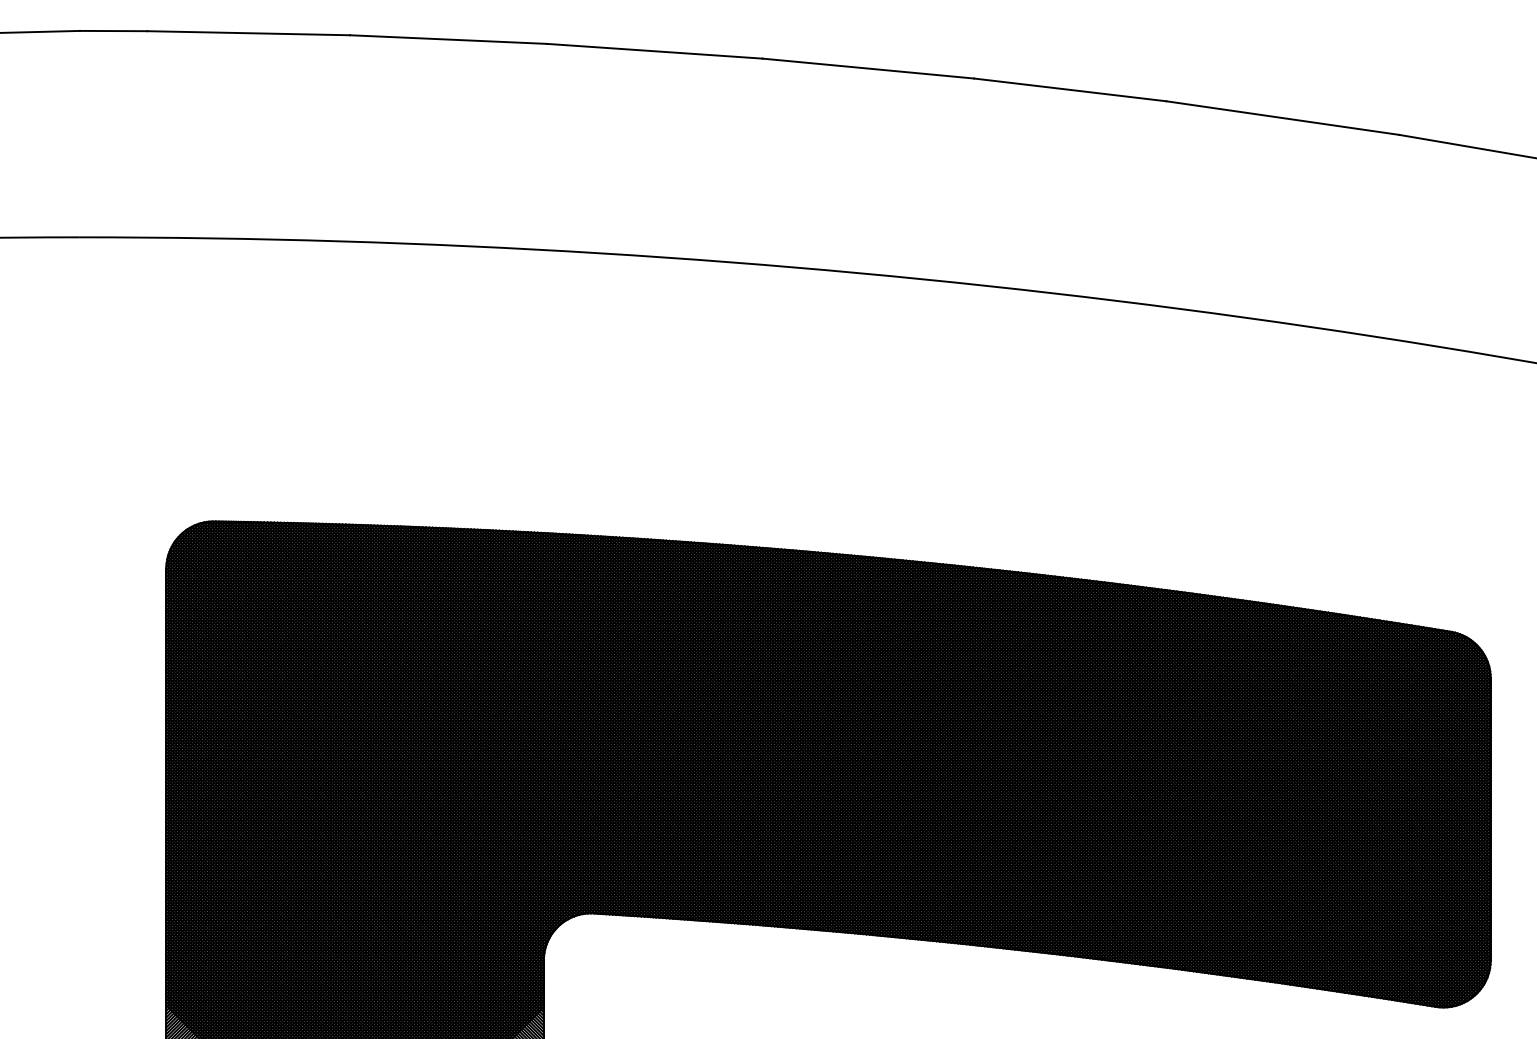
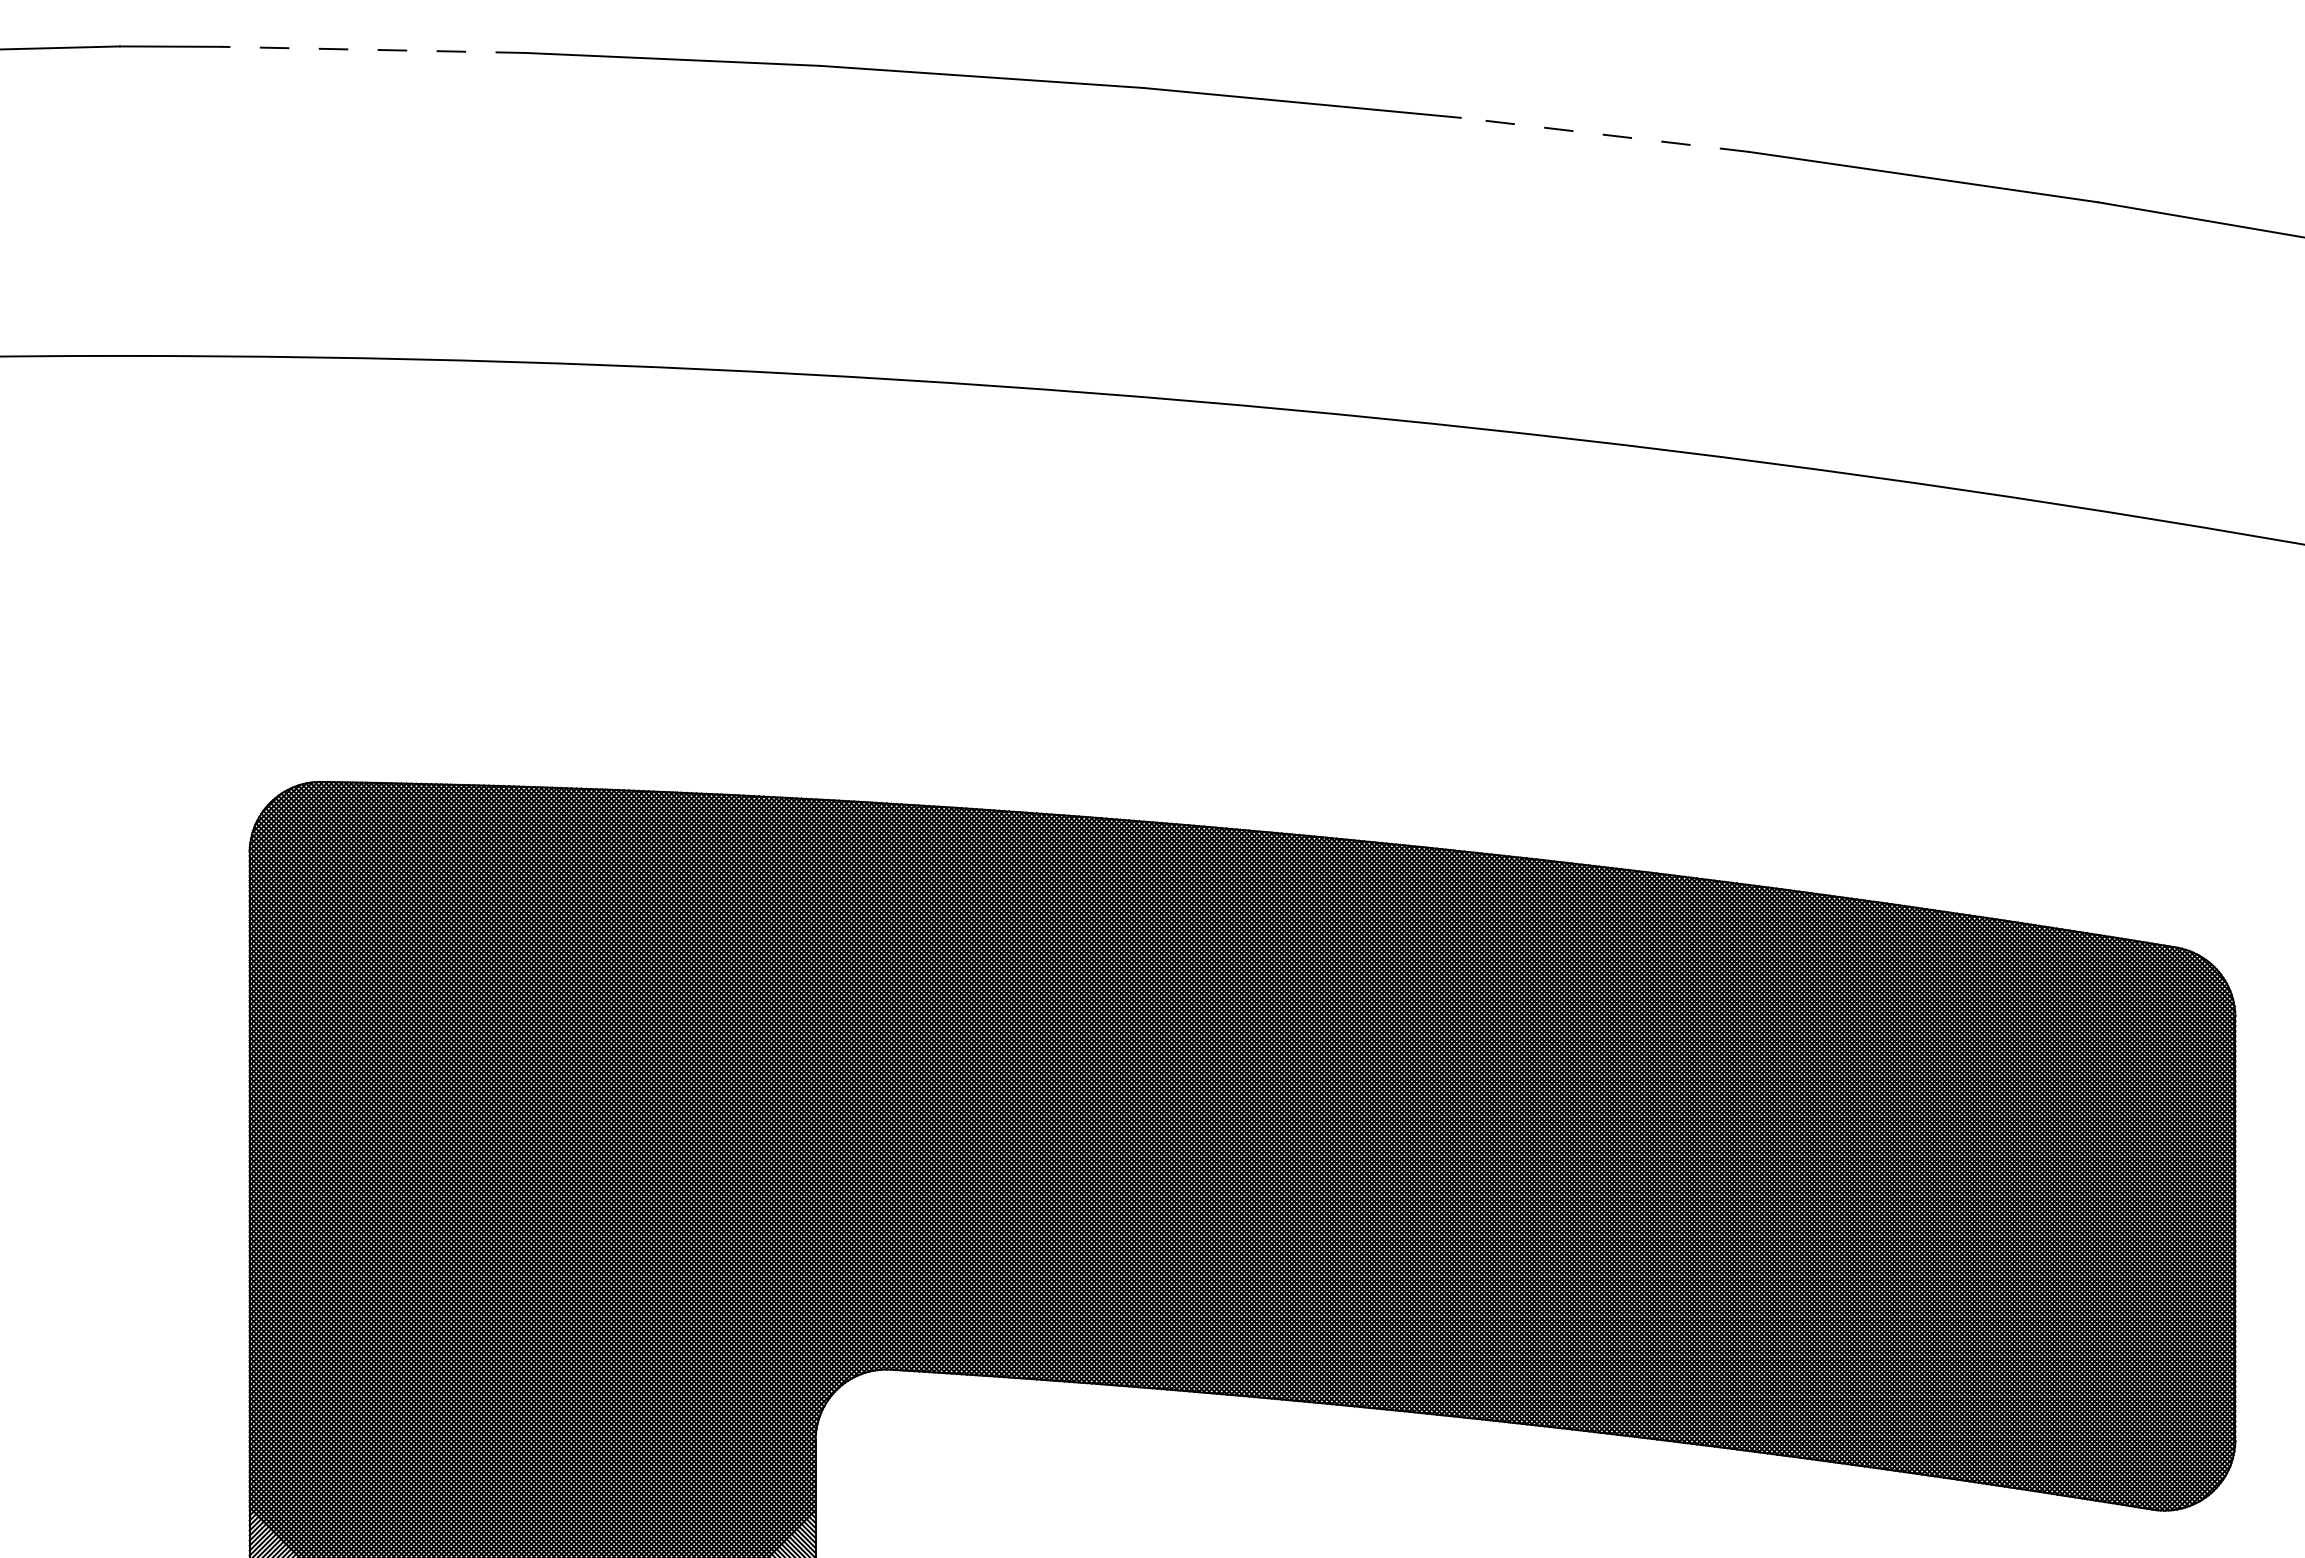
line: (248, 33) -> (372, 50), solid -> dashed
line: (1070, 89) -> (1605, 134), solid -> dashed

